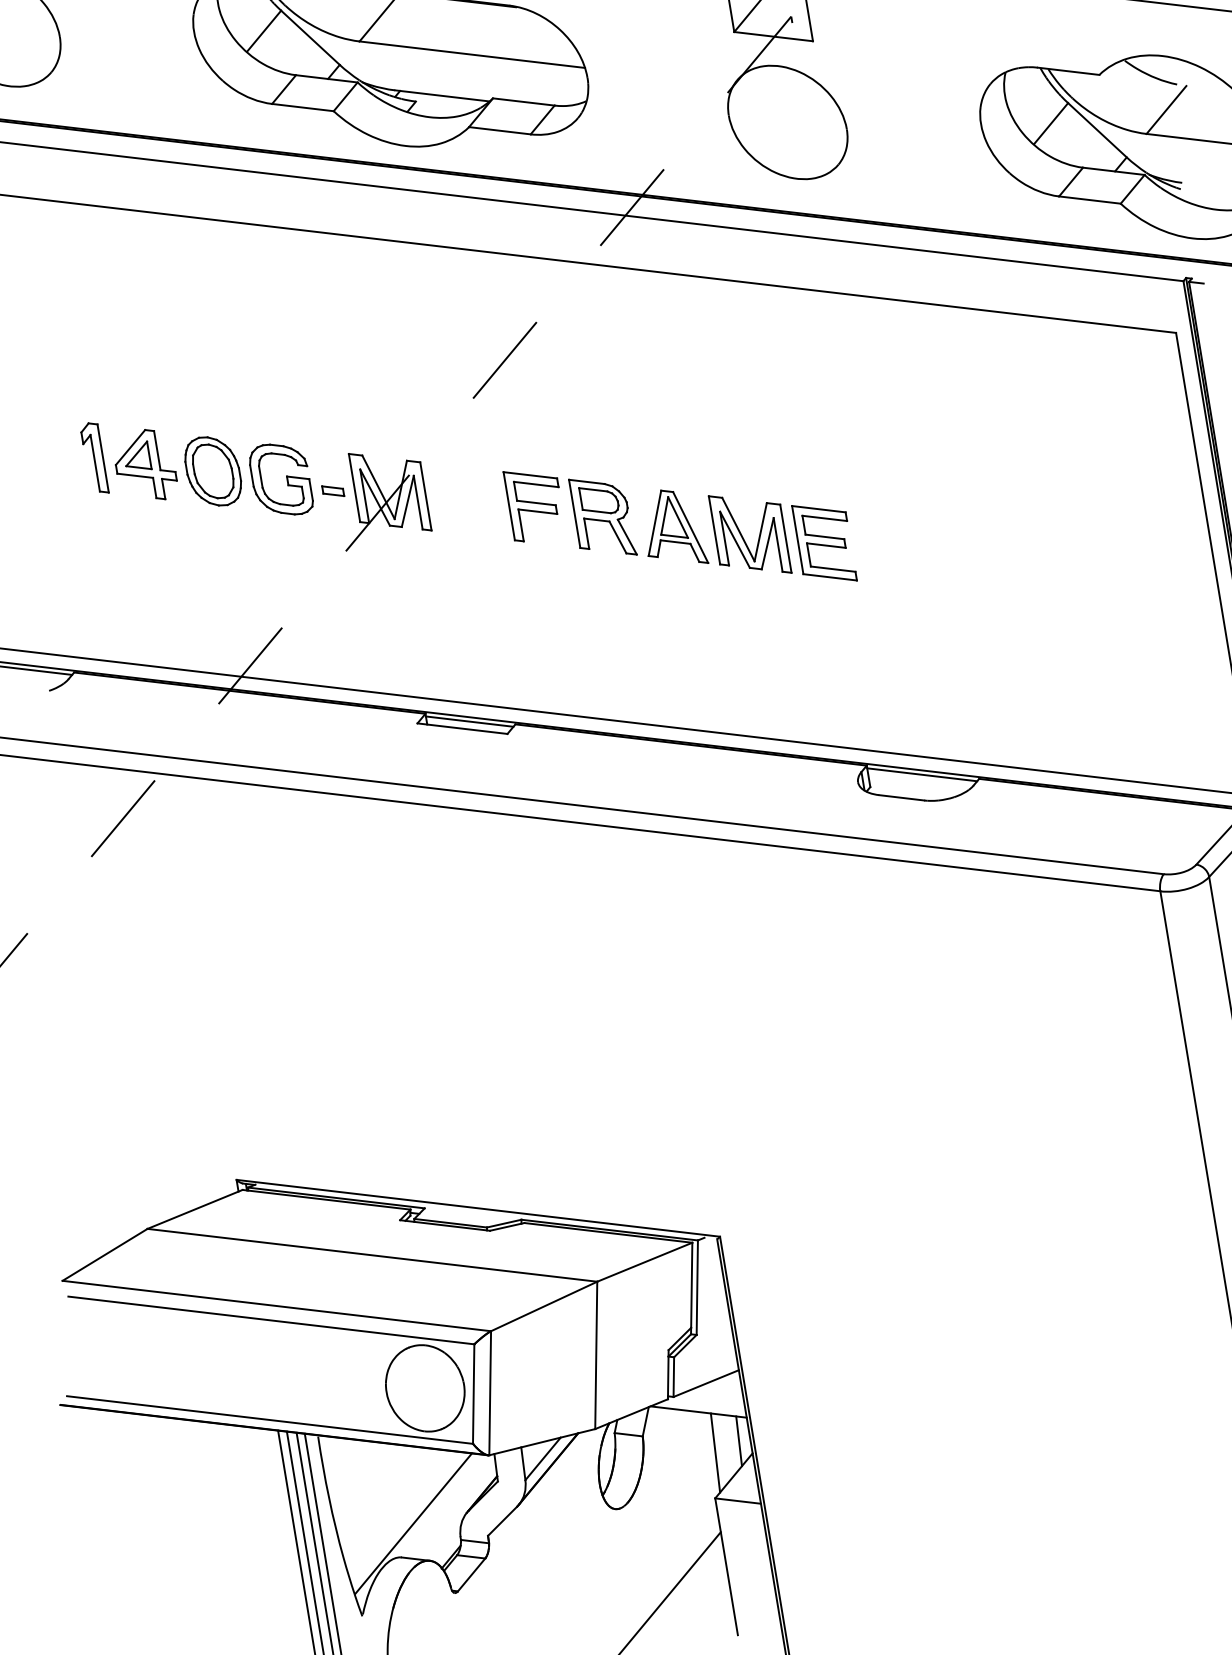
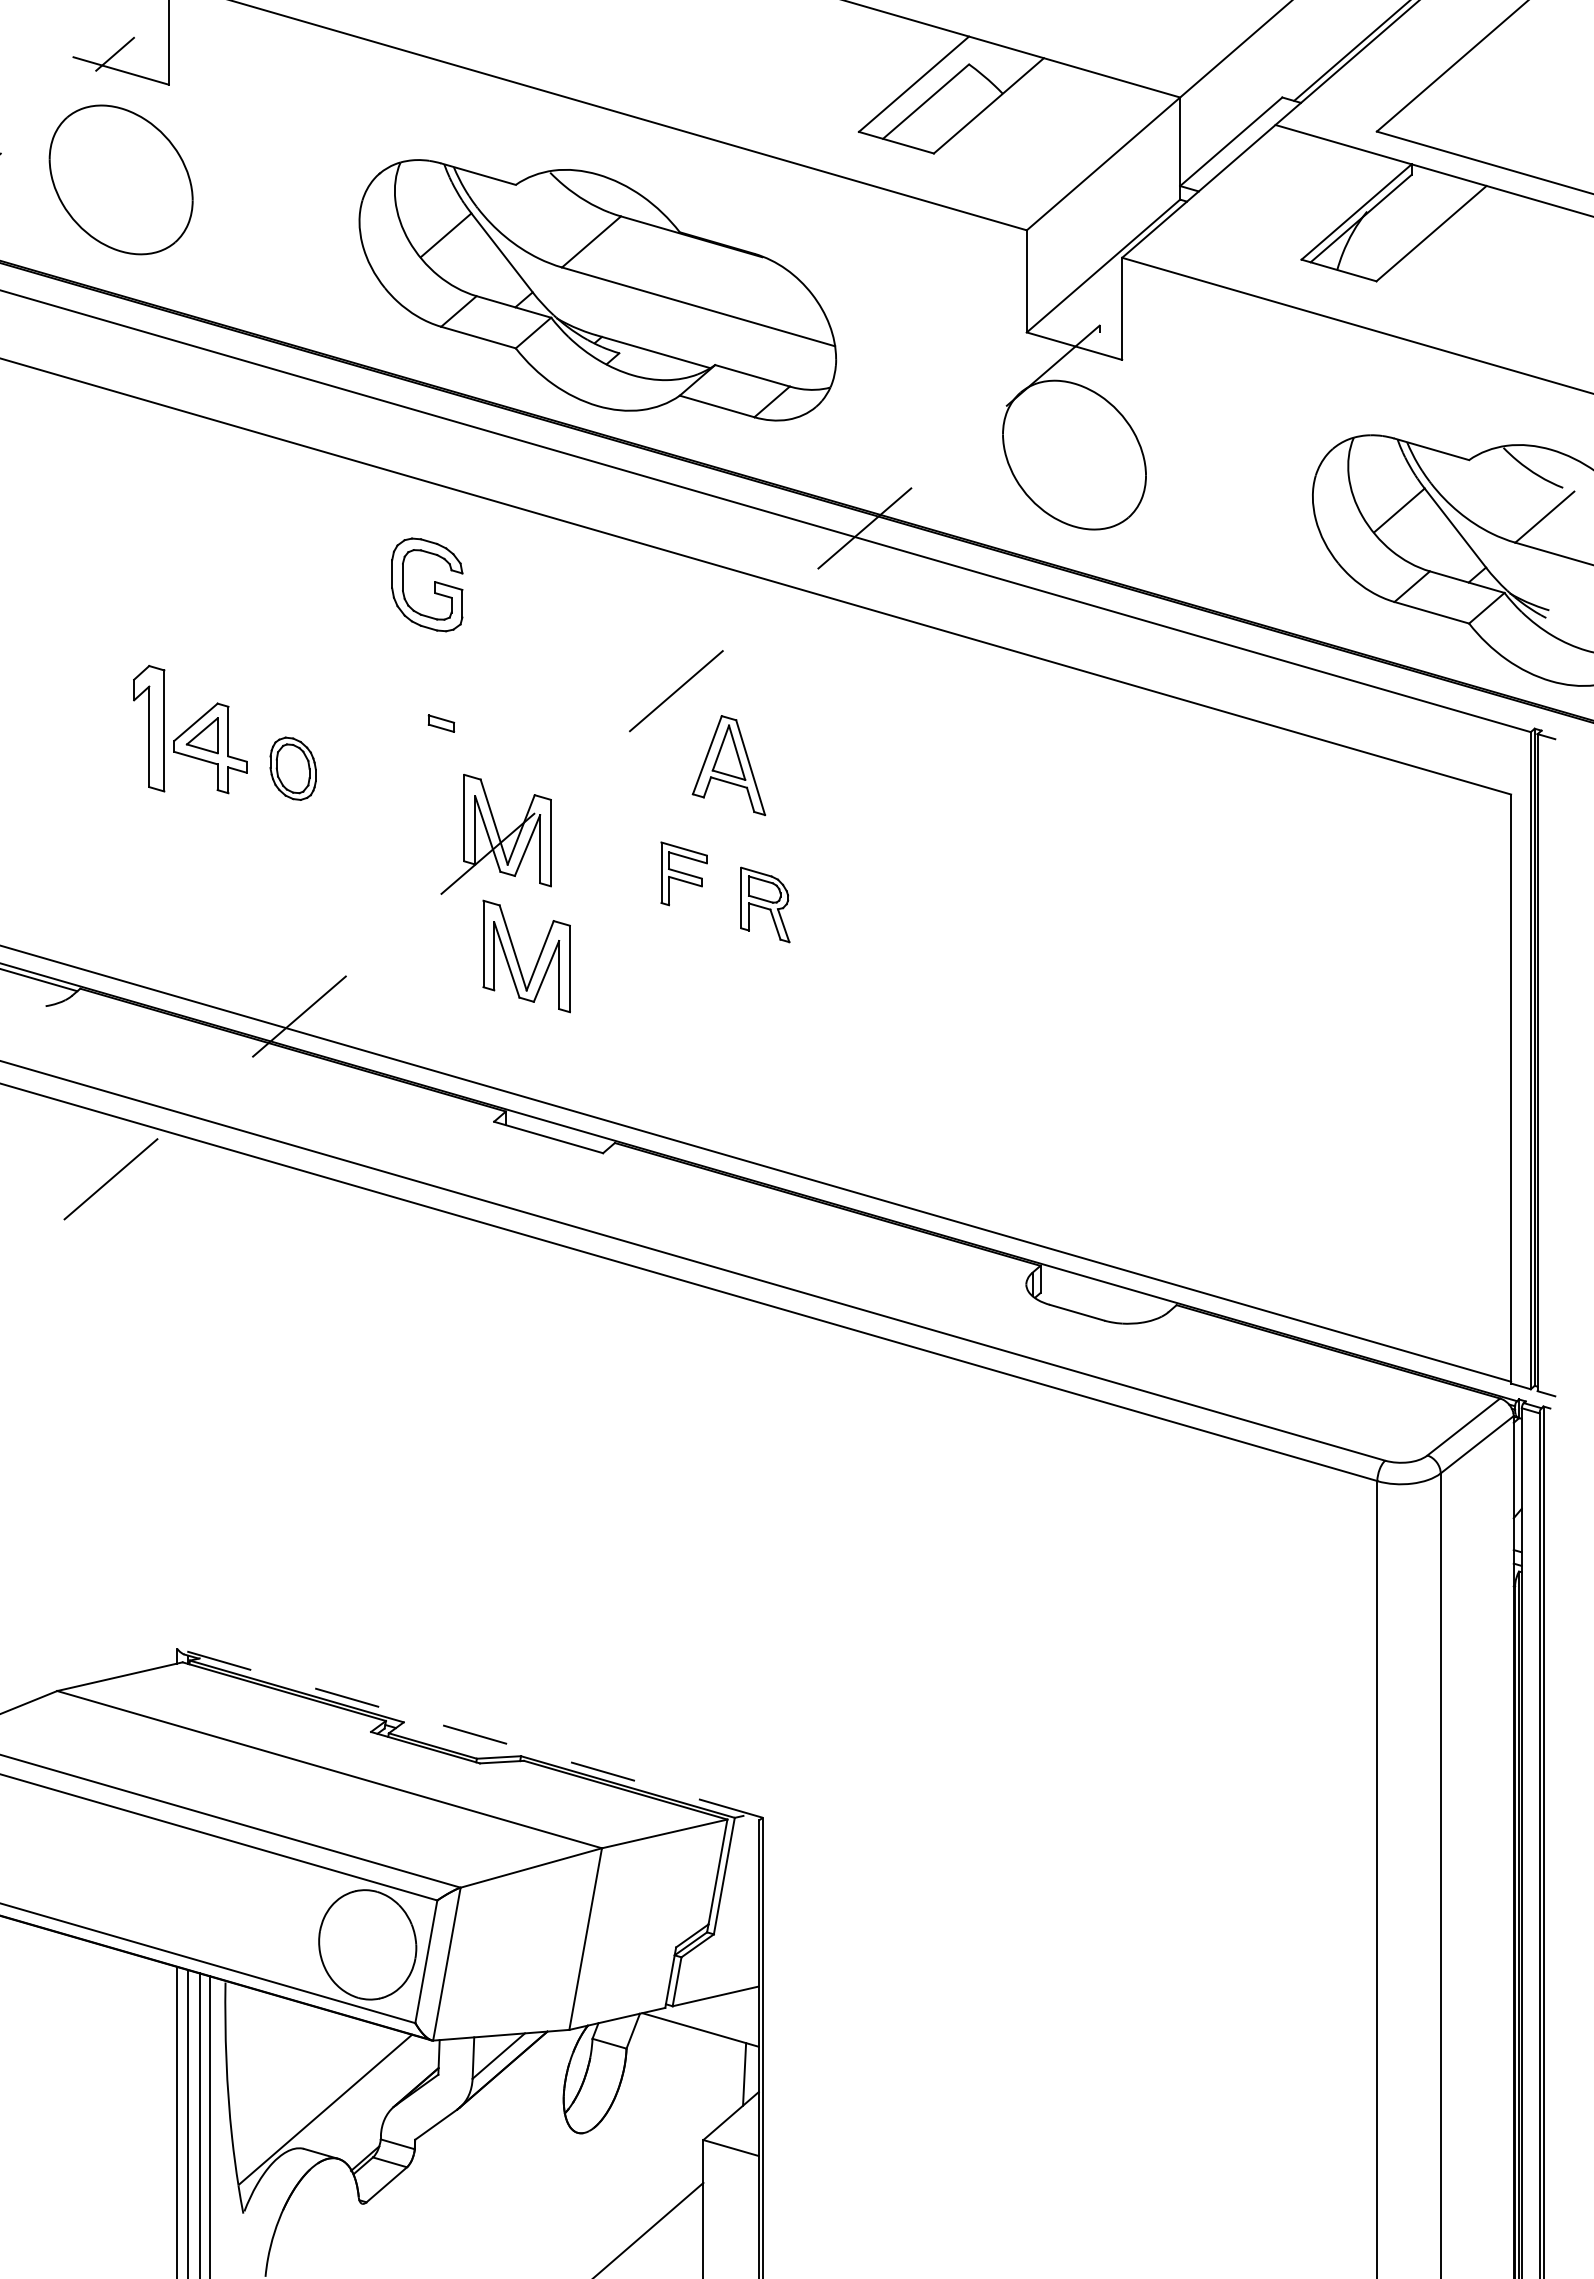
part: (93, 458) -> (148, 728), size x1.4
part: (212, 471) -> (292, 768), size x0.7
part: (286, 478) -> (434, 584), moved
part: (333, 491) -> (441, 723), moved
part: (534, 503) -> (683, 873), size x0.7
part: (602, 516) -> (765, 904), size x0.7
part: (672, 528) -> (728, 765), moved
part: (744, 538) -> (518, 960), moved
part: (824, 543) -> (1033, 982), removed
line: (469, 721) -> (558, 1129), removed
line: (921, 774) -> (1106, 1288), removed
line: (478, 1208) -> (470, 1733), solid -> dashed
line: (715, 1452) -> (712, 2083), removed

